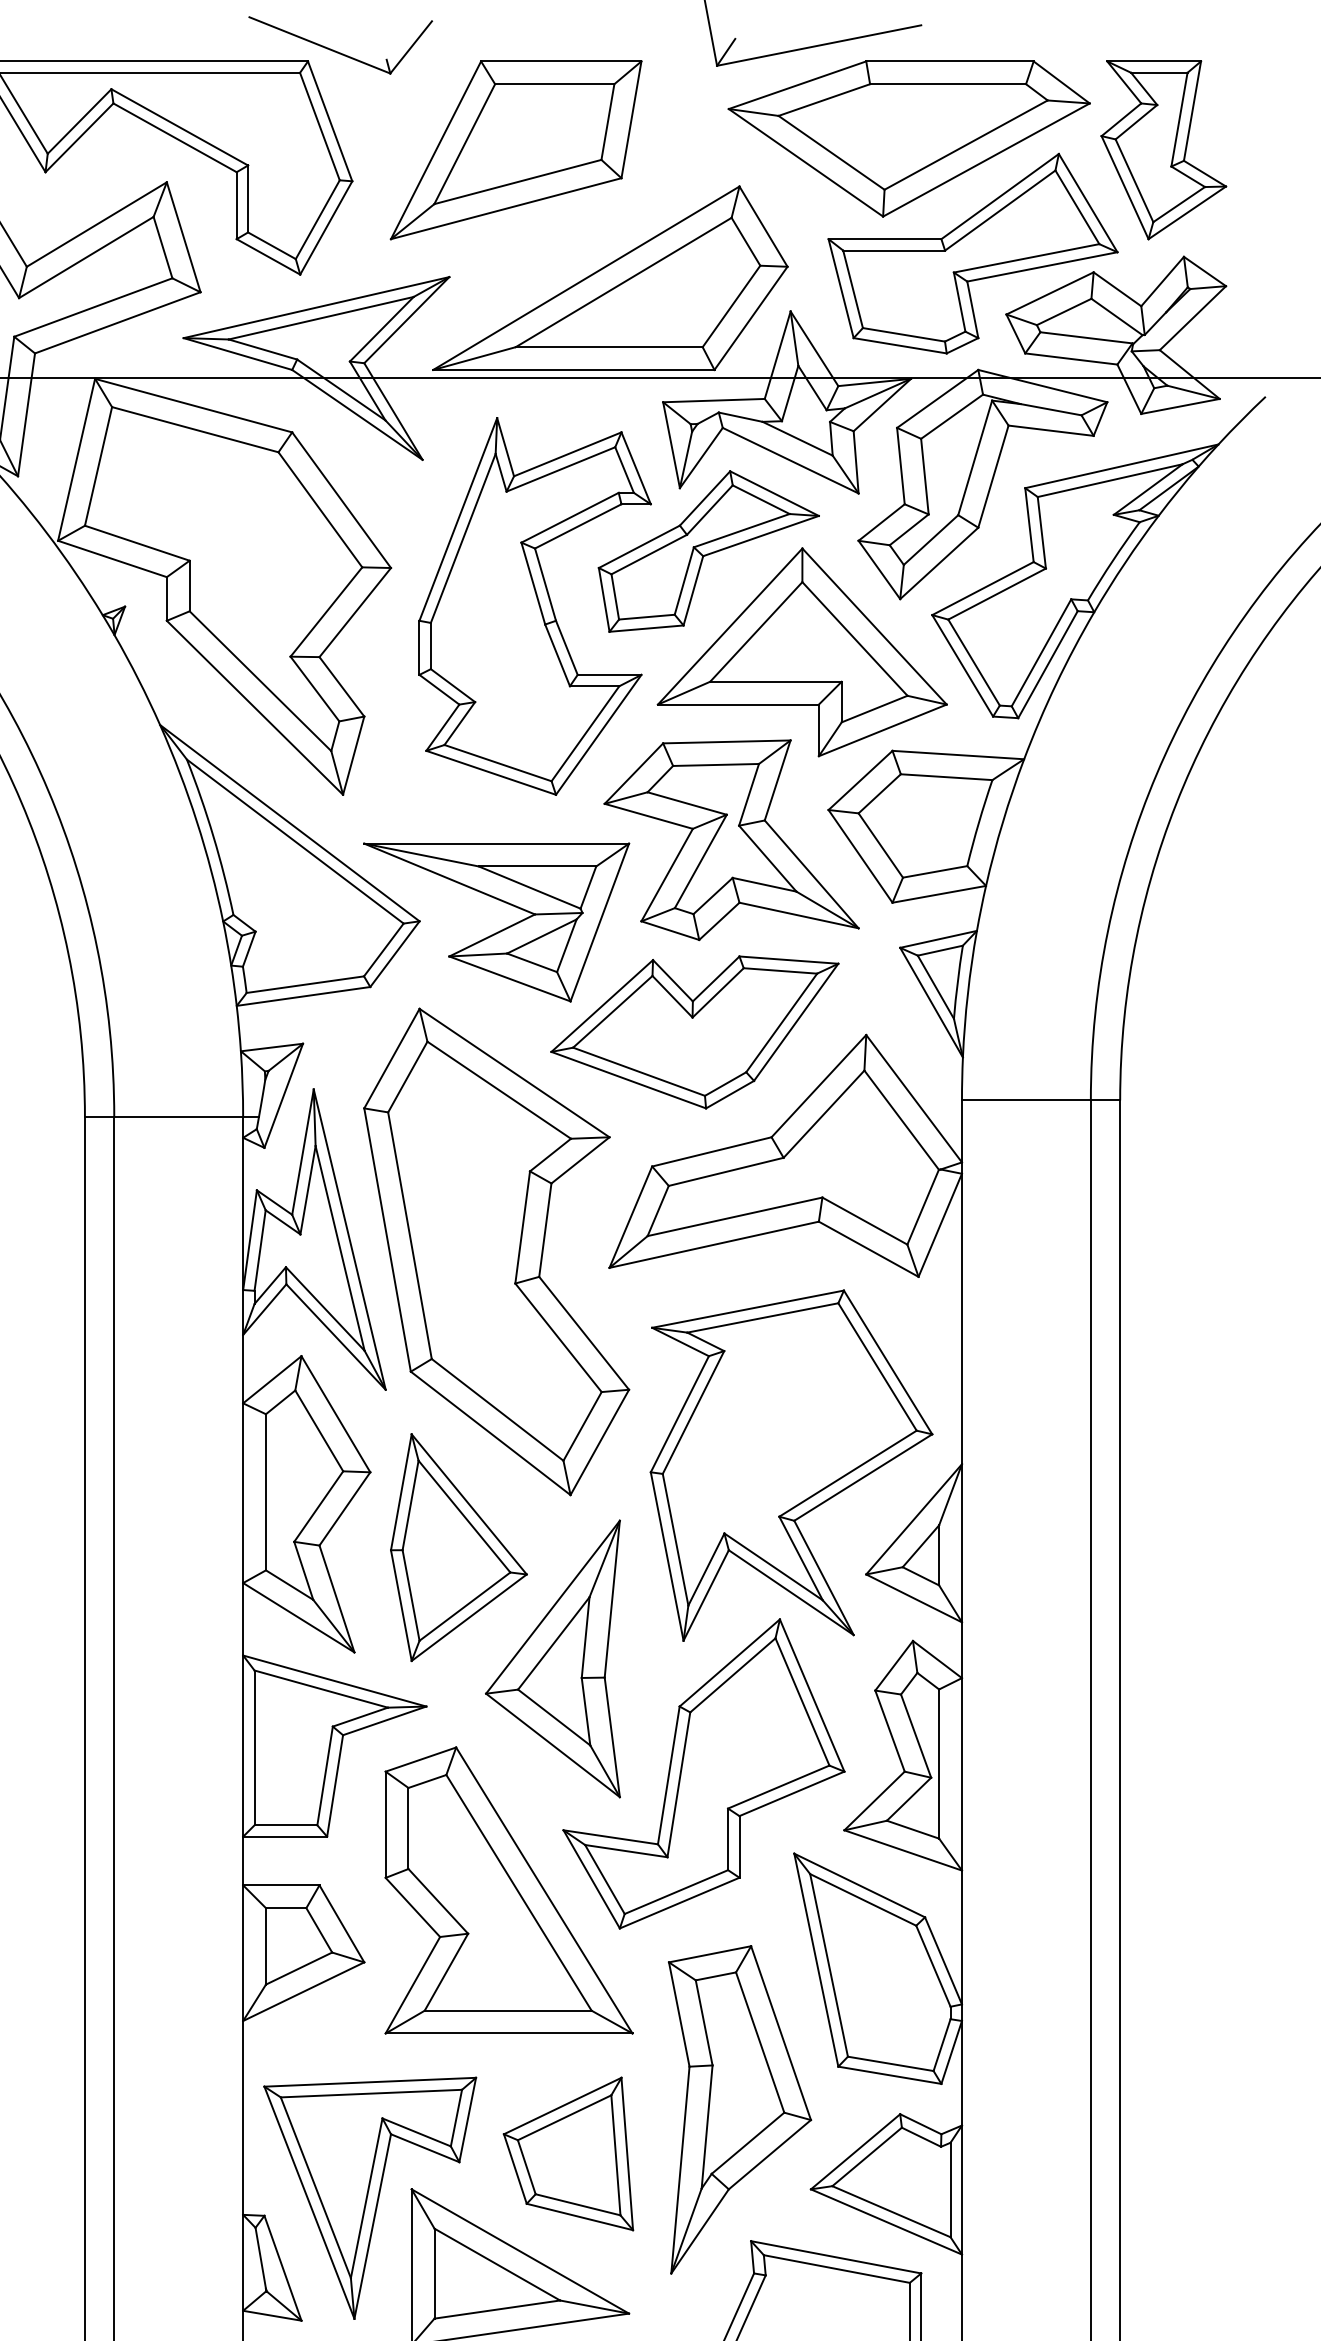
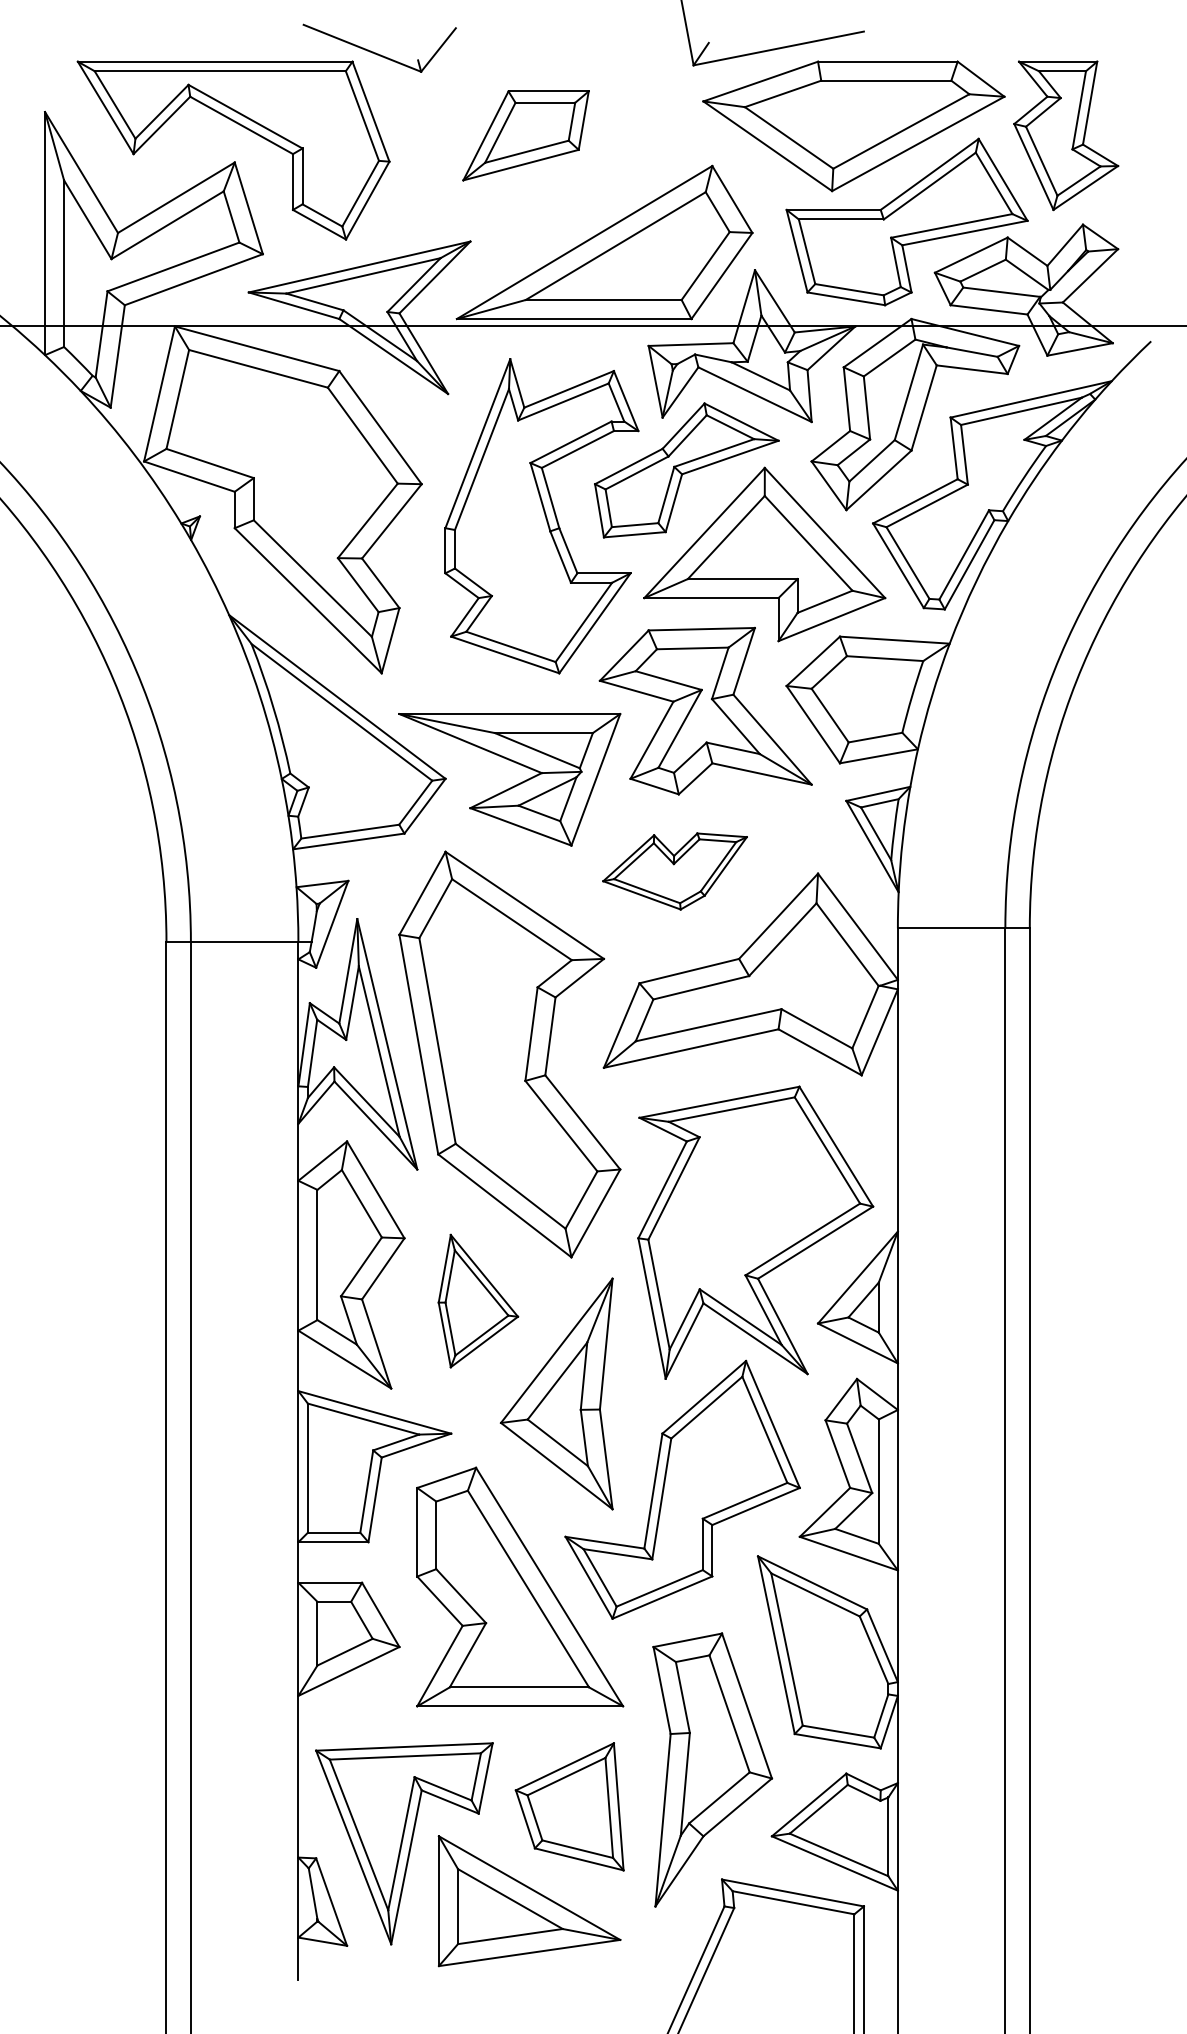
part: (515, 149) -> (525, 135), size x0.6
part: (694, 1032) -> (674, 871), size x0.6
part: (459, 1546) -> (478, 1300), size x0.7

